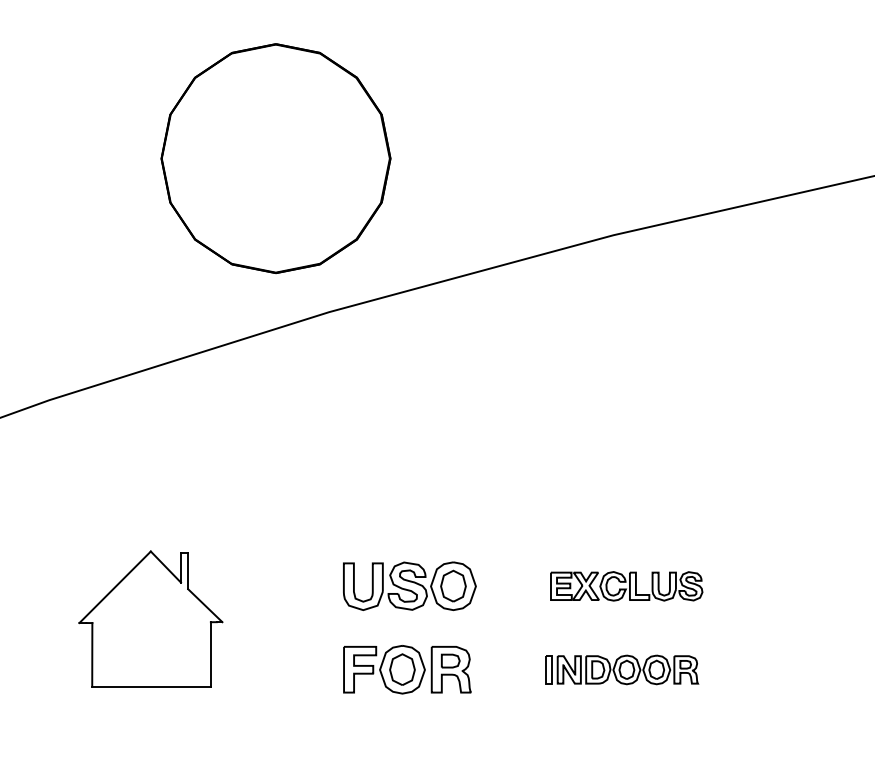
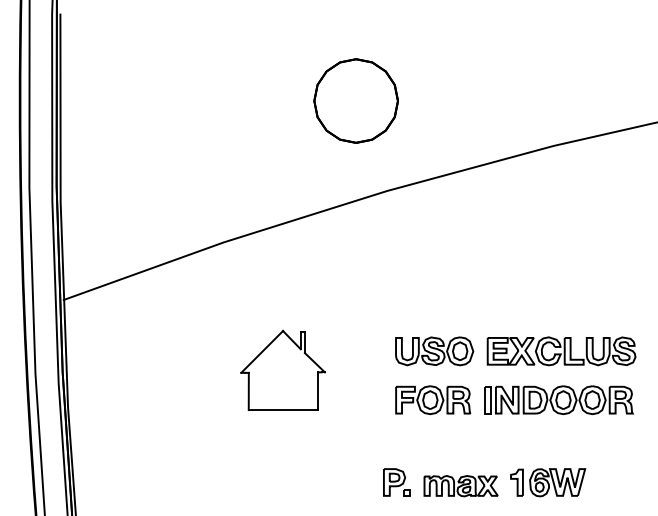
part: (274, 157) -> (355, 100), size x0.62
part: (626, 586) -> (561, 351), size x1.67
part: (621, 670) -> (558, 400), size x1.67

